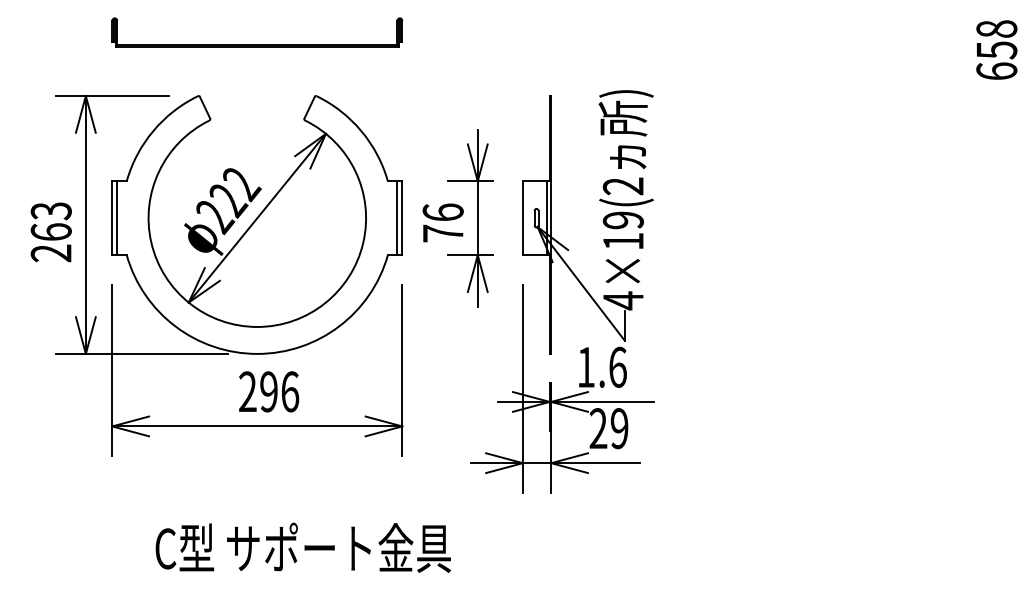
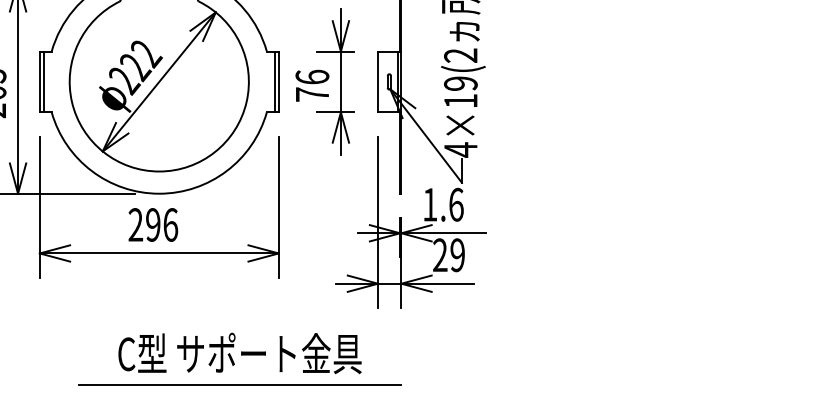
text: (269, 391) -> (153, 224), moved
text: (303, 547) -> (240, 353), moved
line: (355, 585) -> (240, 384), added

